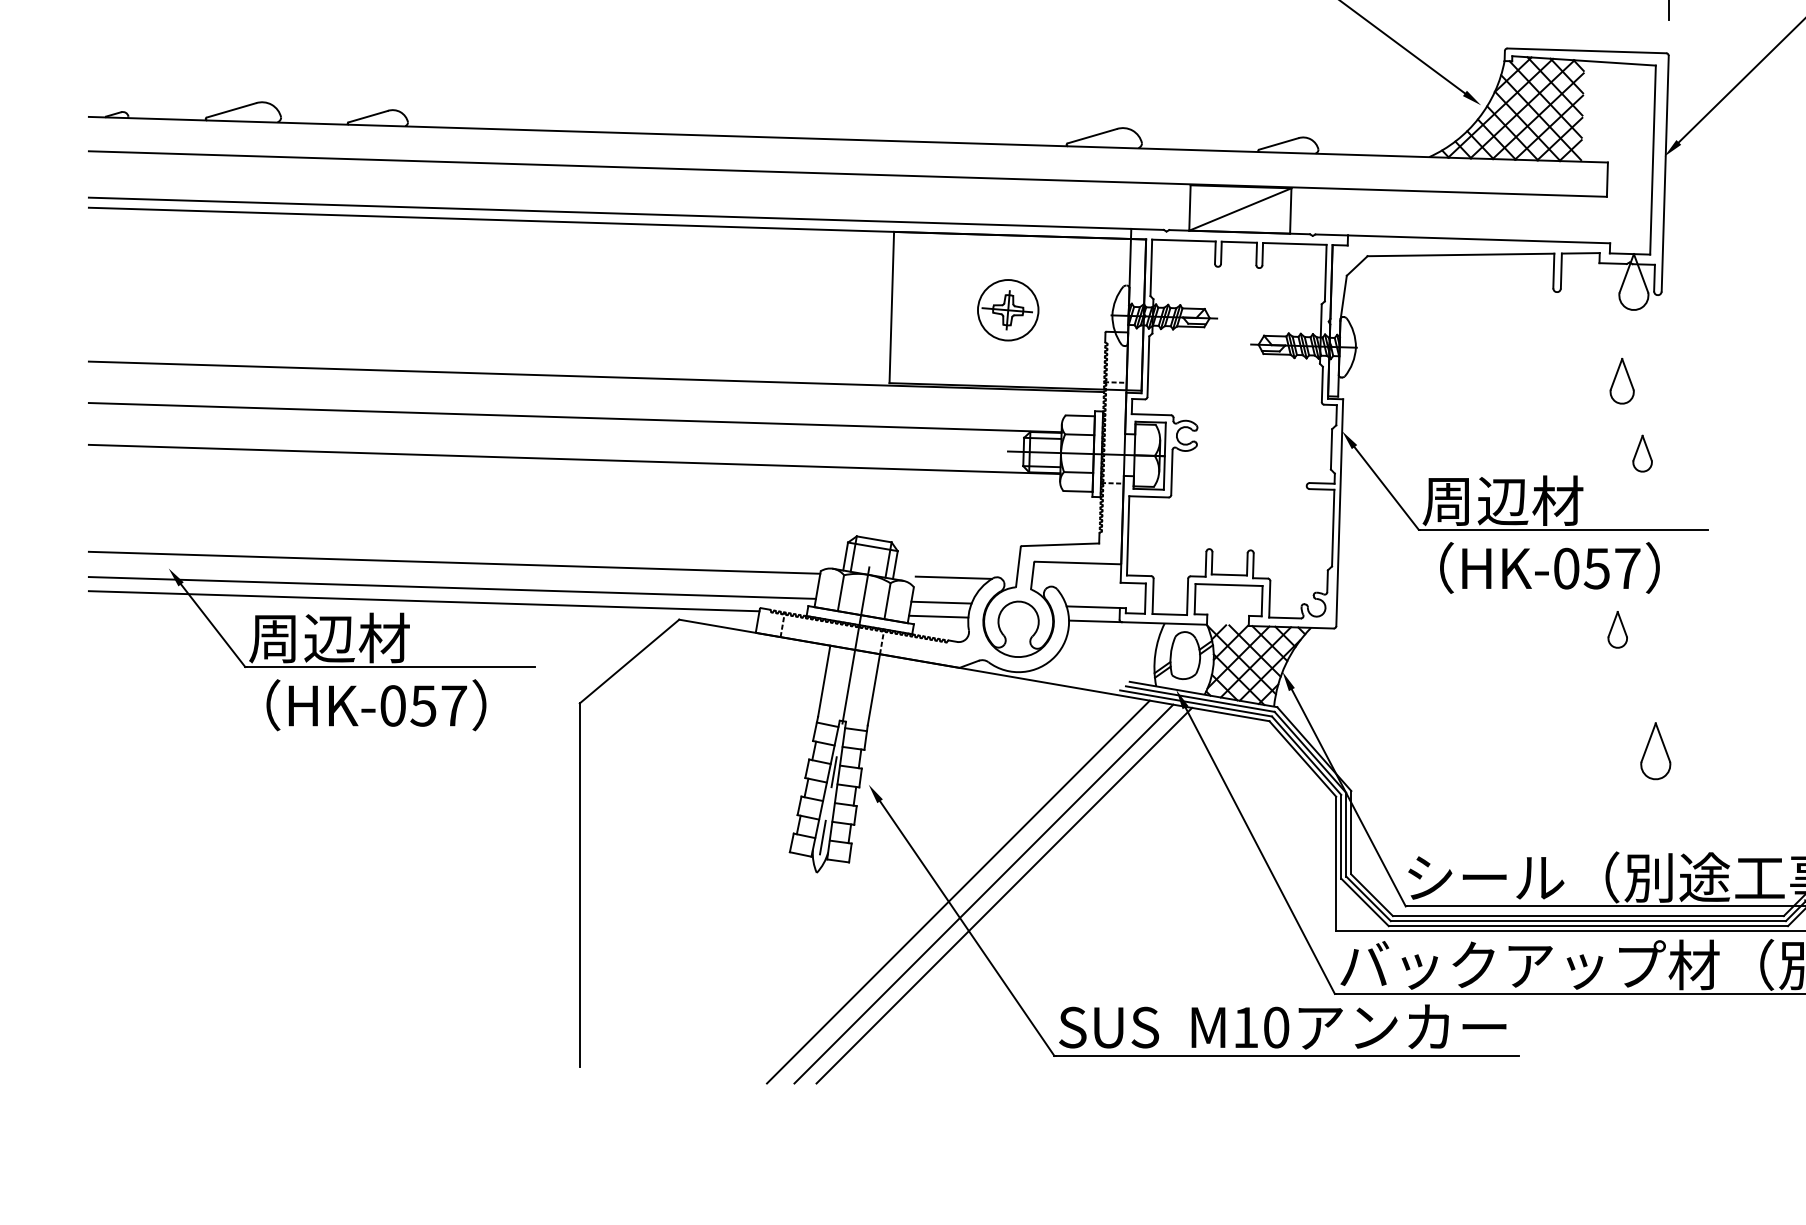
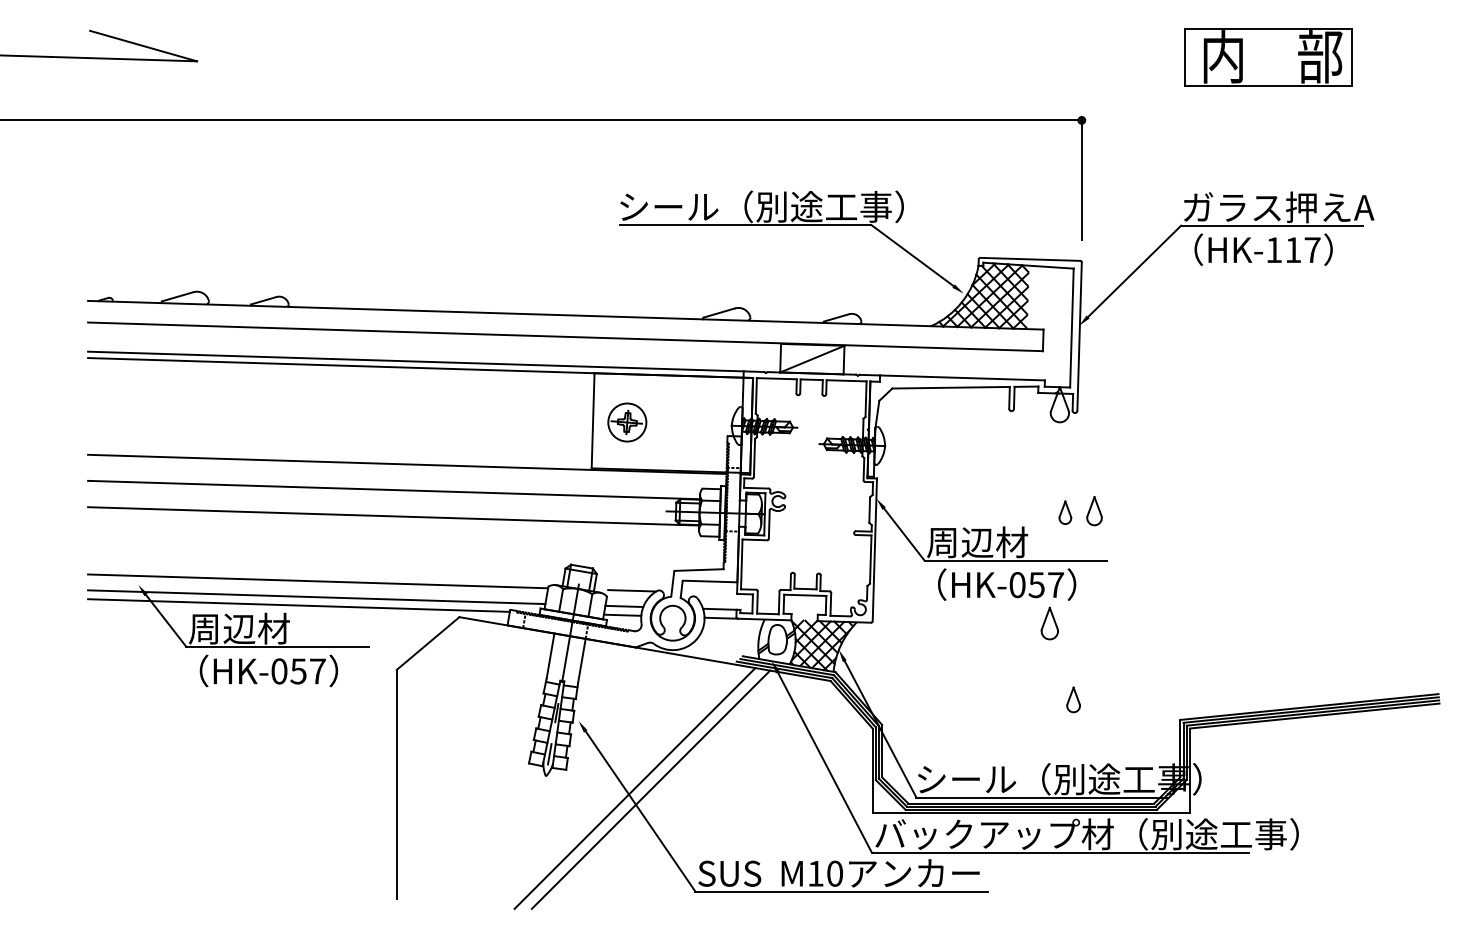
part: (1008, 310) -> (627, 422), moved
part: (1622, 381) -> (1094, 511), moved
part: (1617, 629) -> (1049, 623), size x1.4
part: (1655, 750) -> (1073, 699), size x0.7
line: (1003, 895) -> (663, 790), removed

